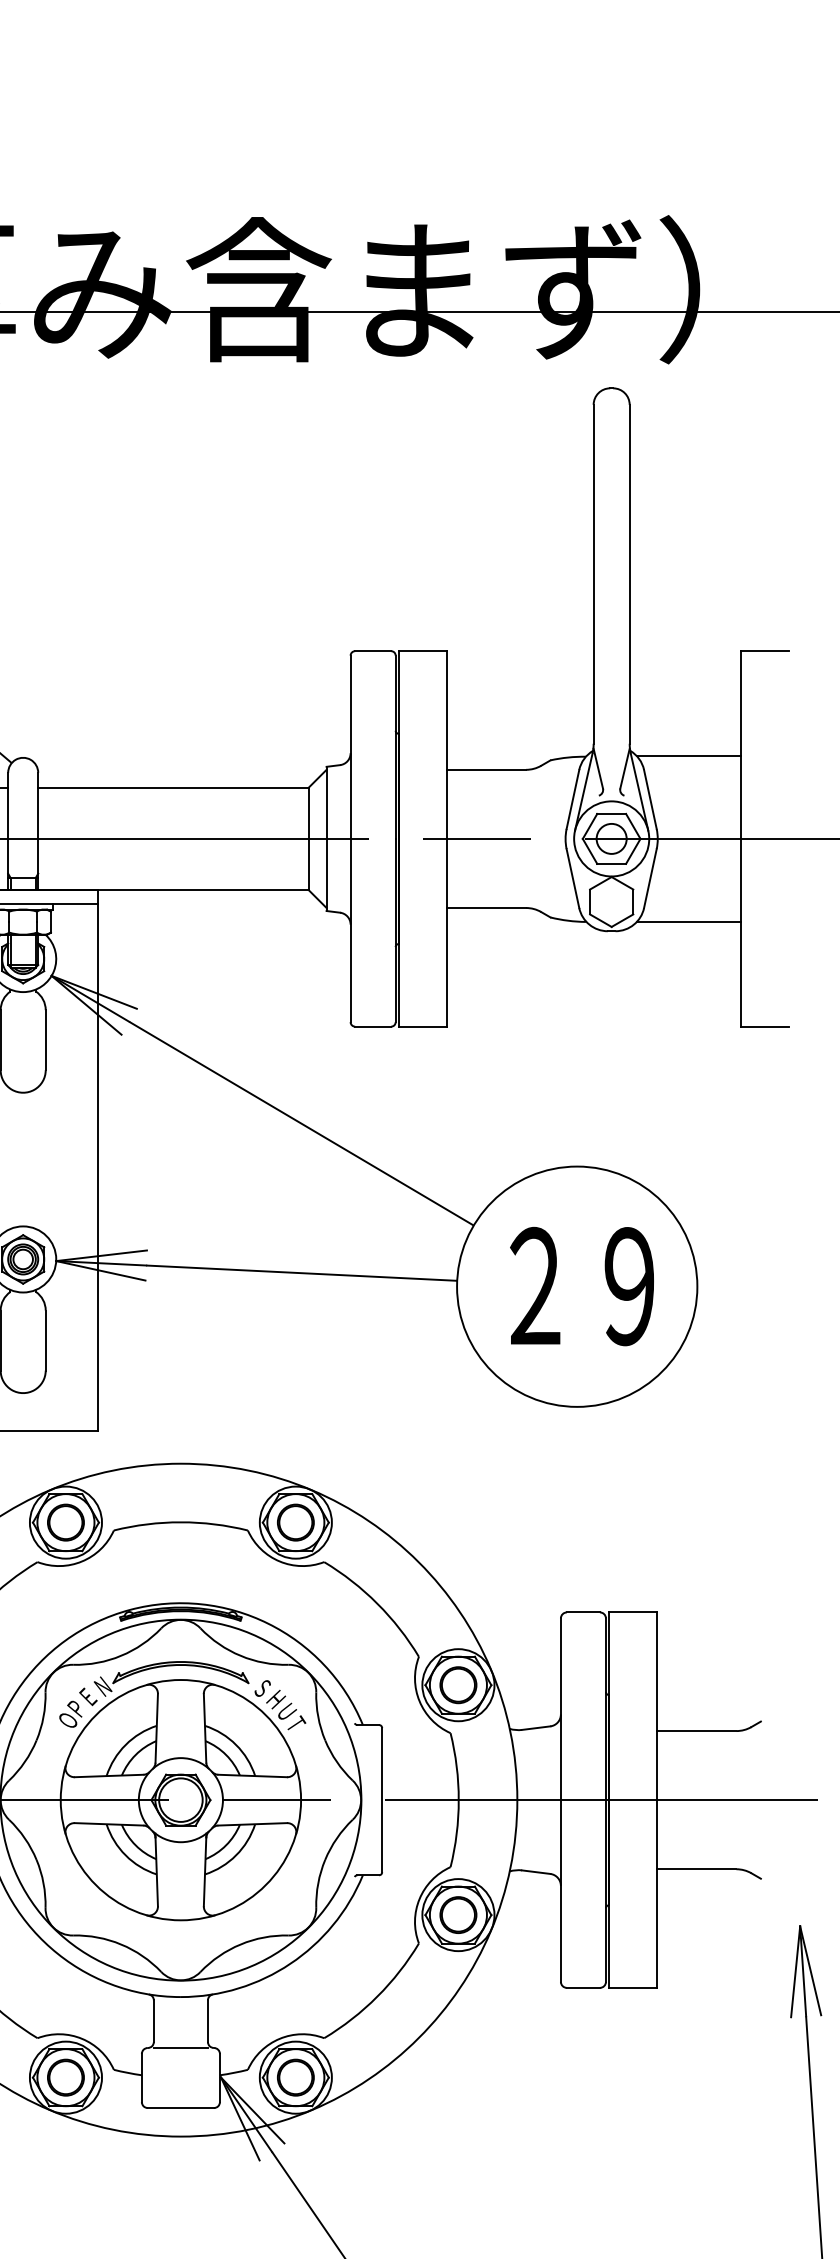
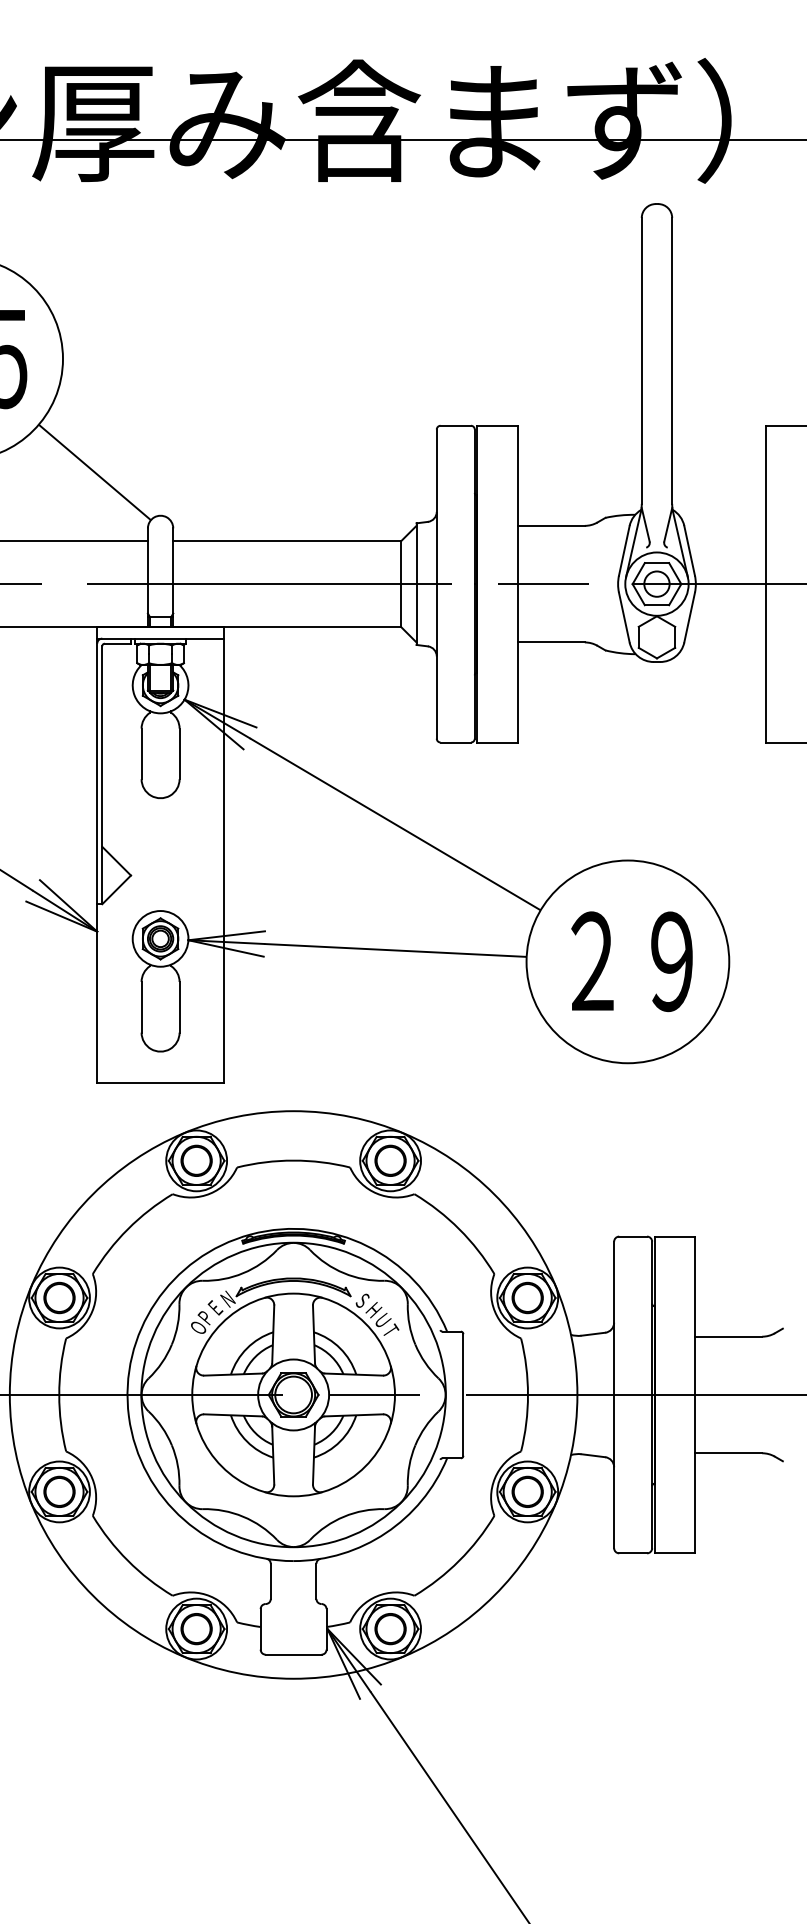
line: (689, 756) -> (722, 514), removed
line: (689, 921) -> (722, 653), removed
line: (180, 2048) -> (293, 1604), removed

